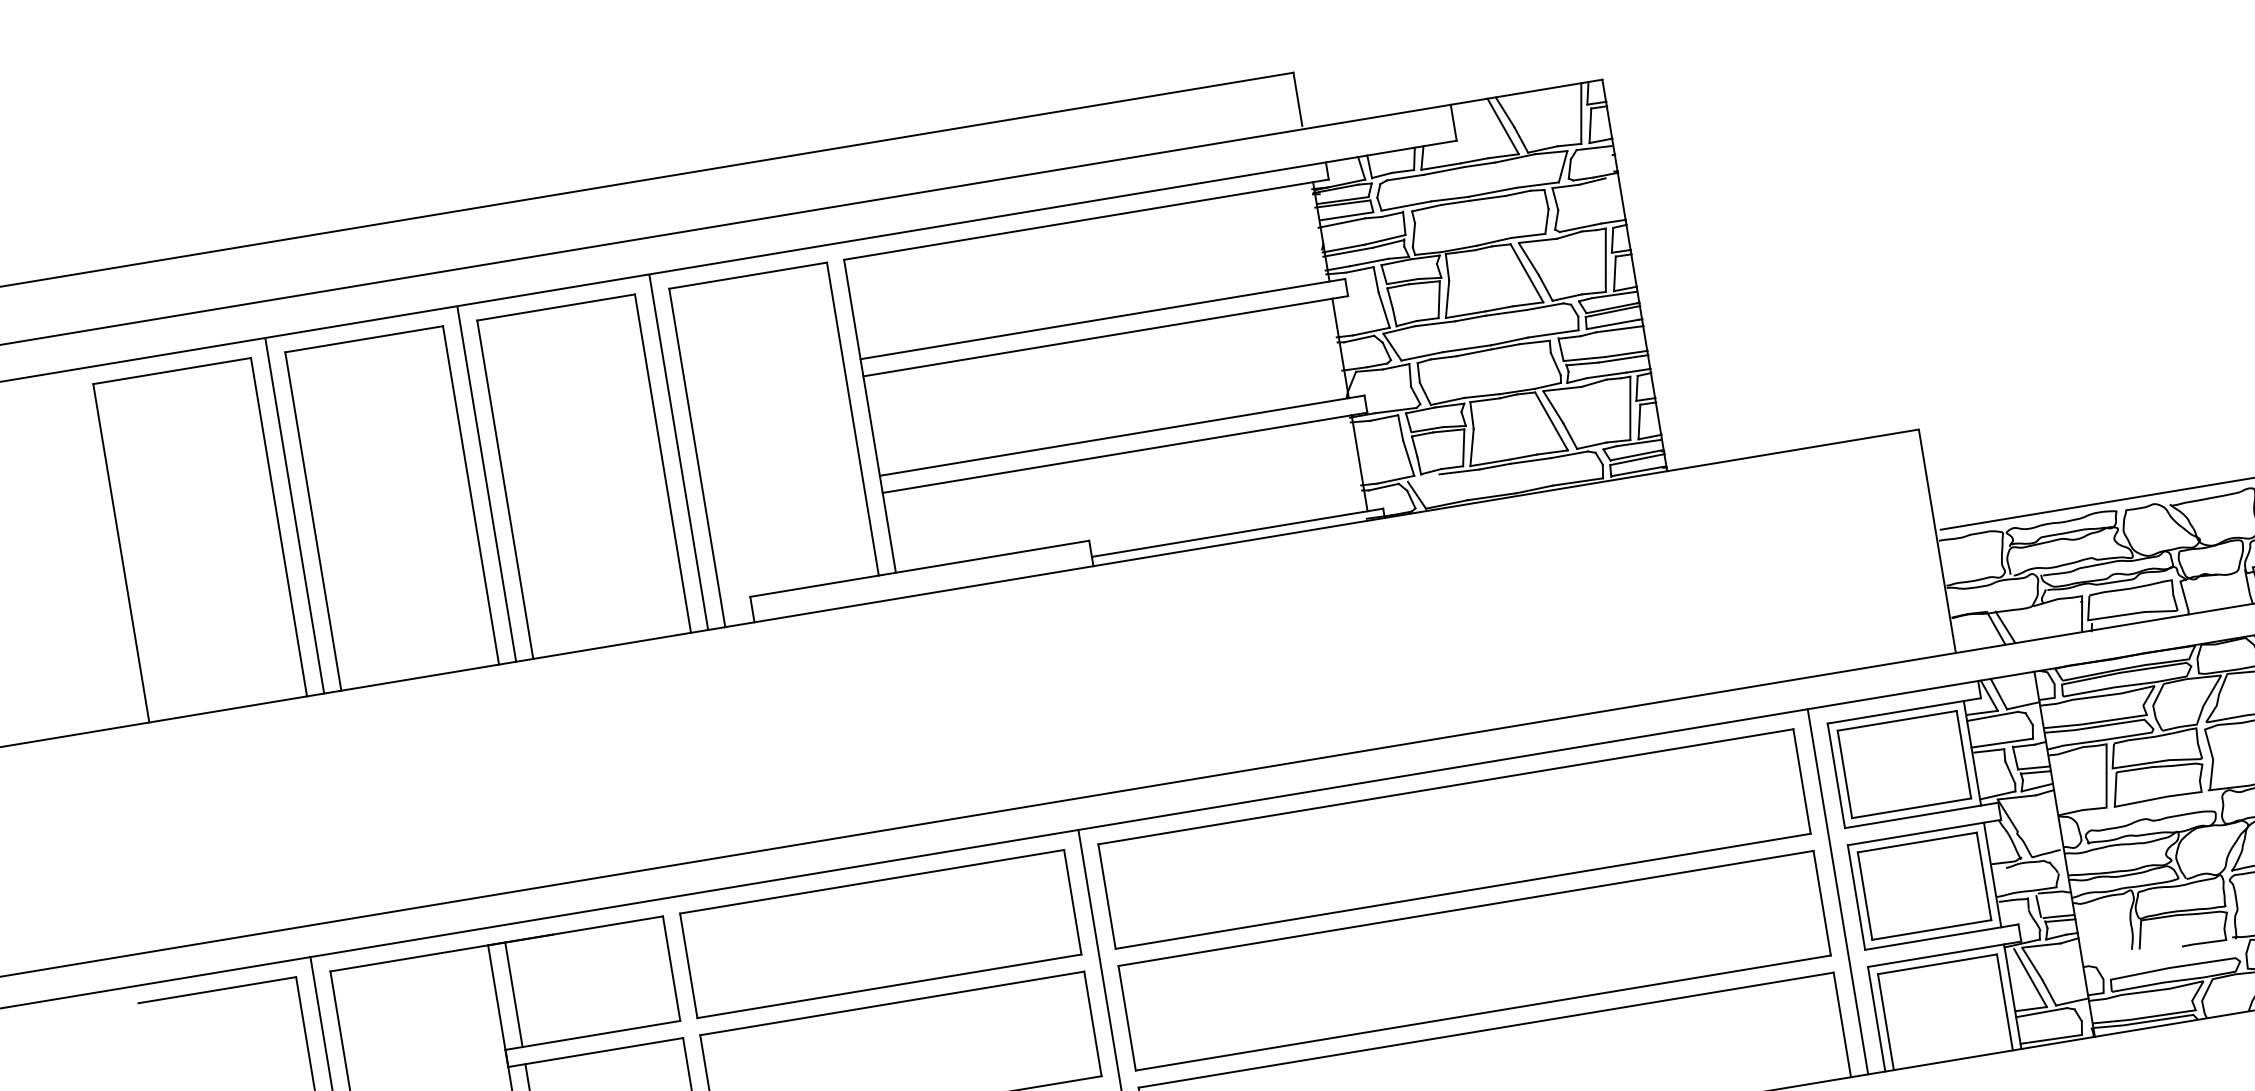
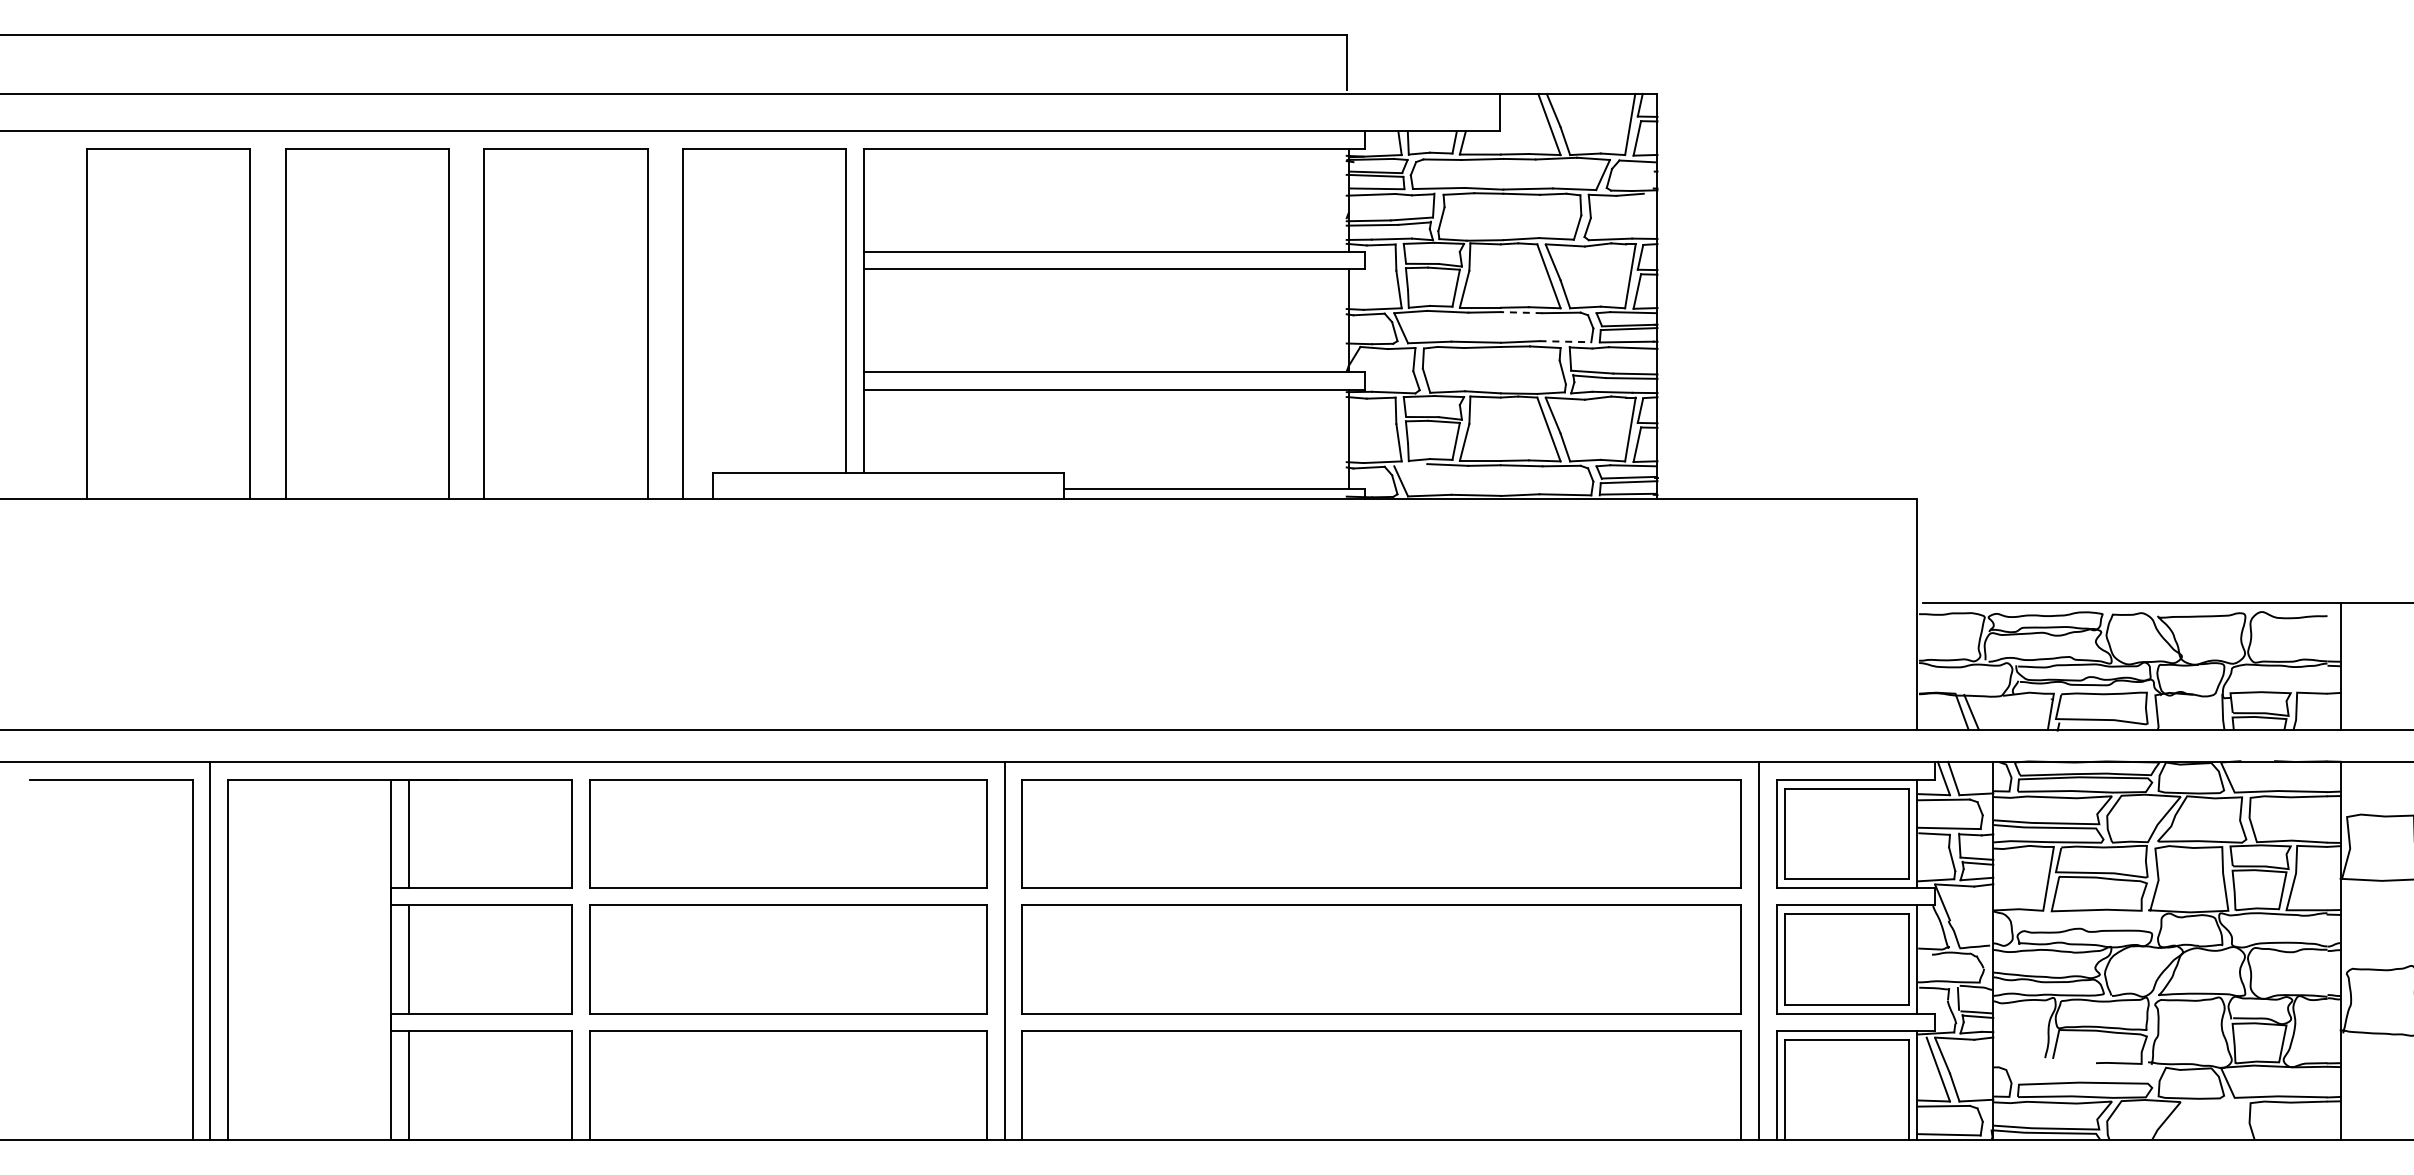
line: (1506, 312) -> (1521, 312), solid -> dashed
line: (1553, 333) -> (1565, 341), solid -> dashed
line: (679, 452) -> (665, 315), removed
line: (486, 484) -> (466, 315), removed
line: (295, 516) -> (268, 315), removed

